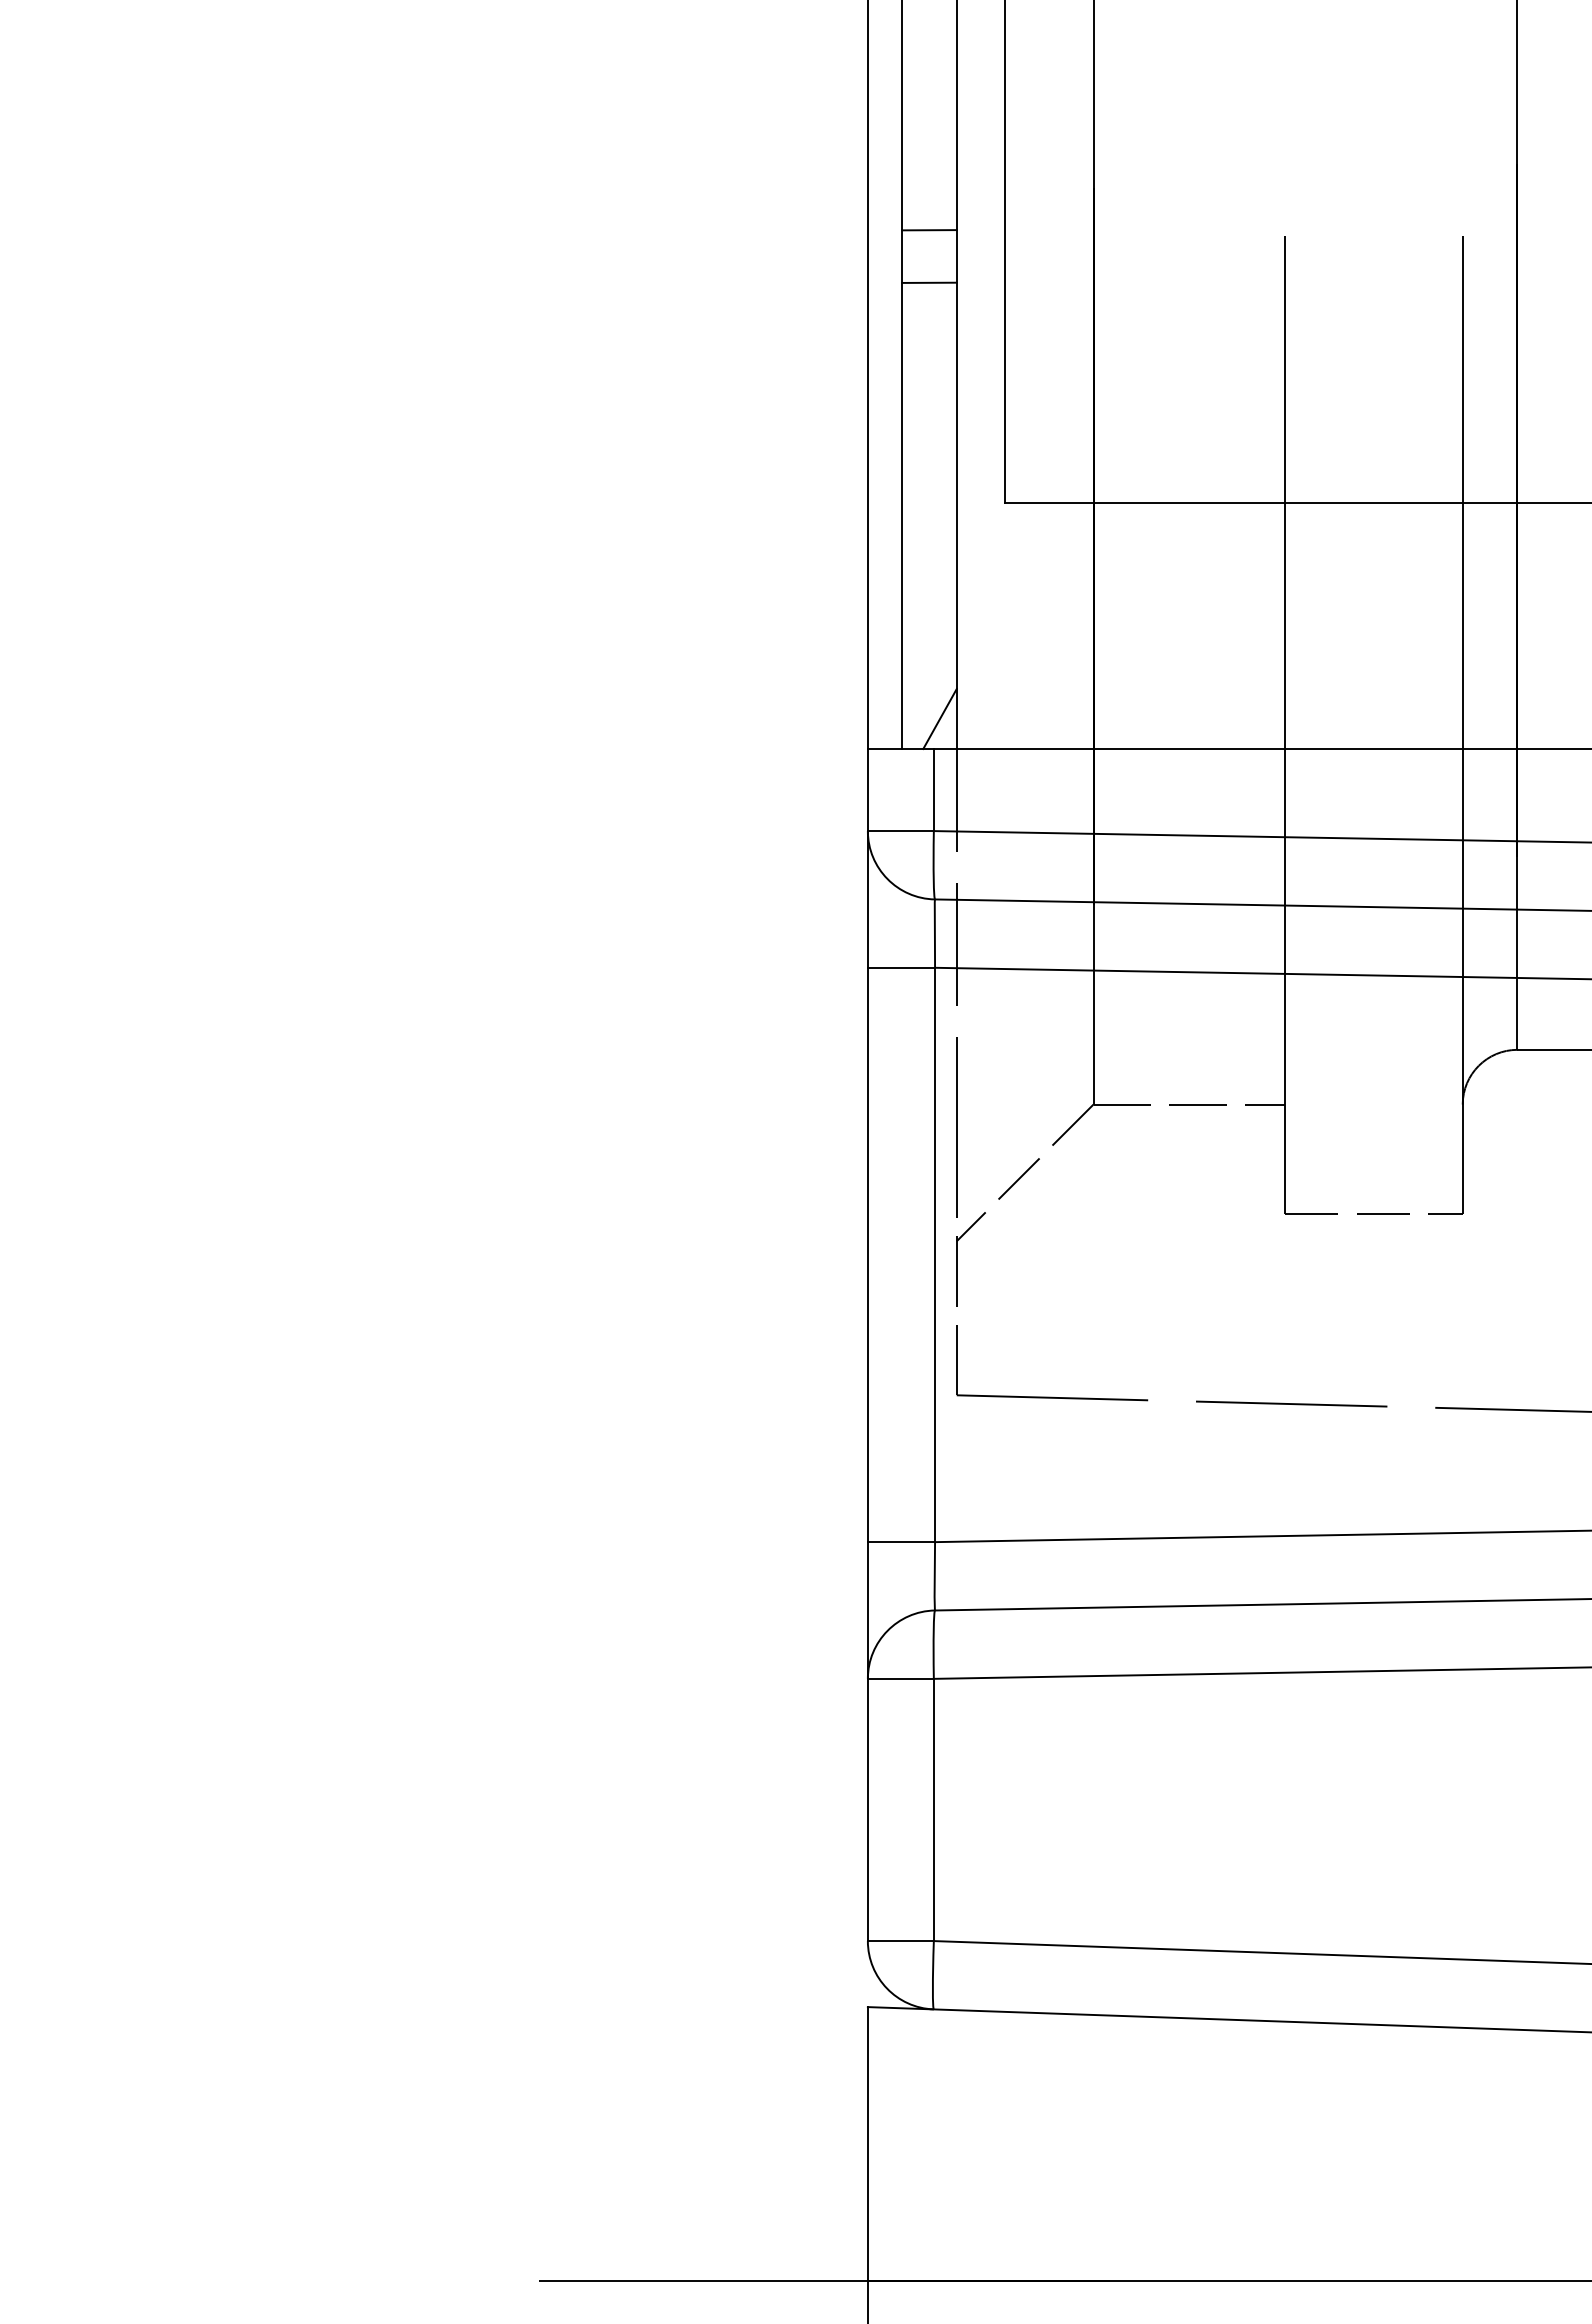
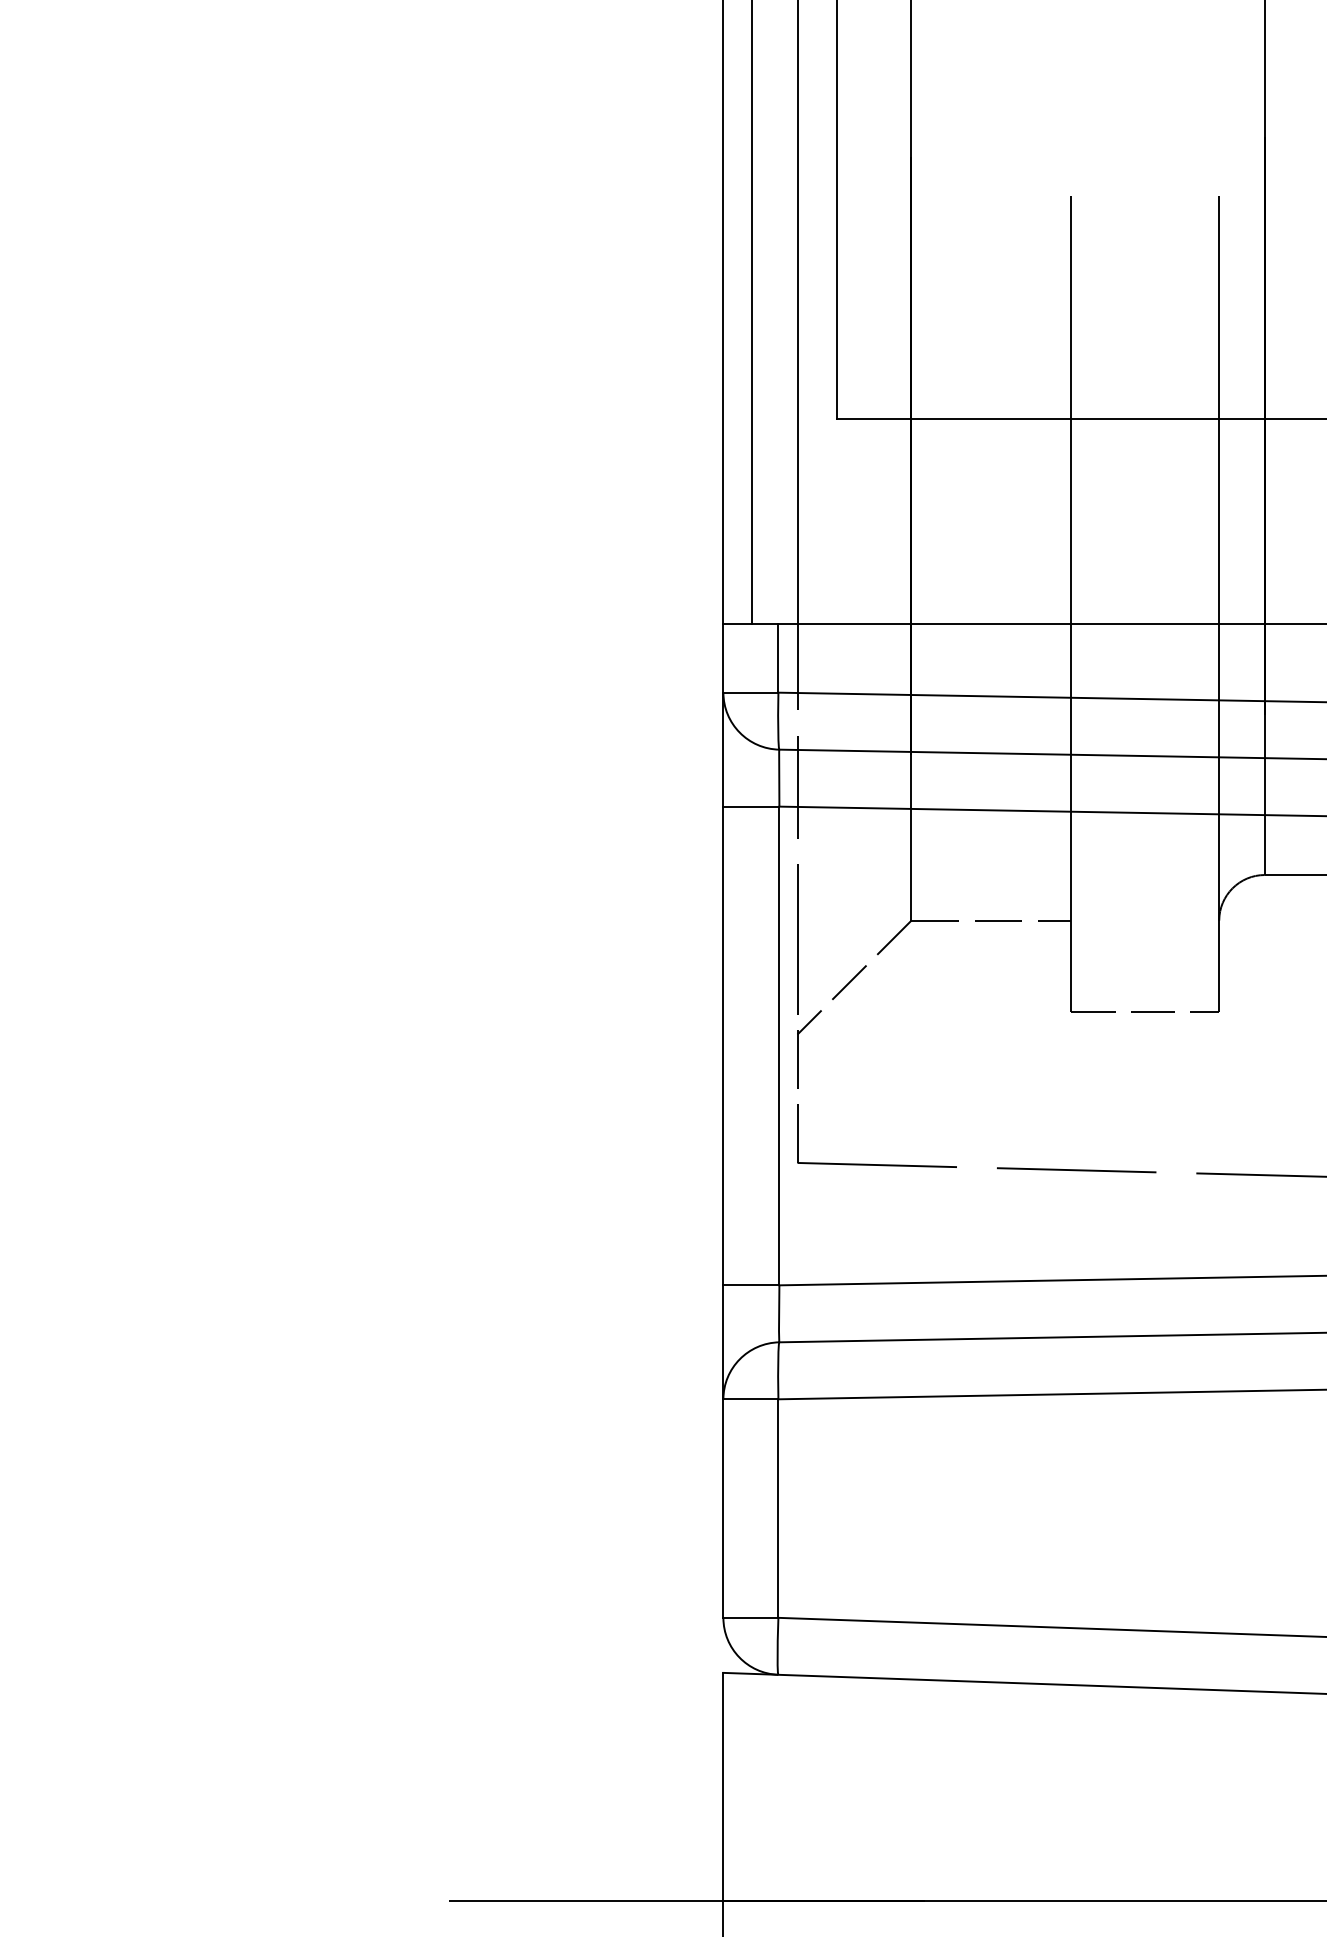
line: (929, 230) -> (774, 192), removed
line: (929, 282) -> (774, 235), removed
line: (939, 719) -> (783, 599), removed

